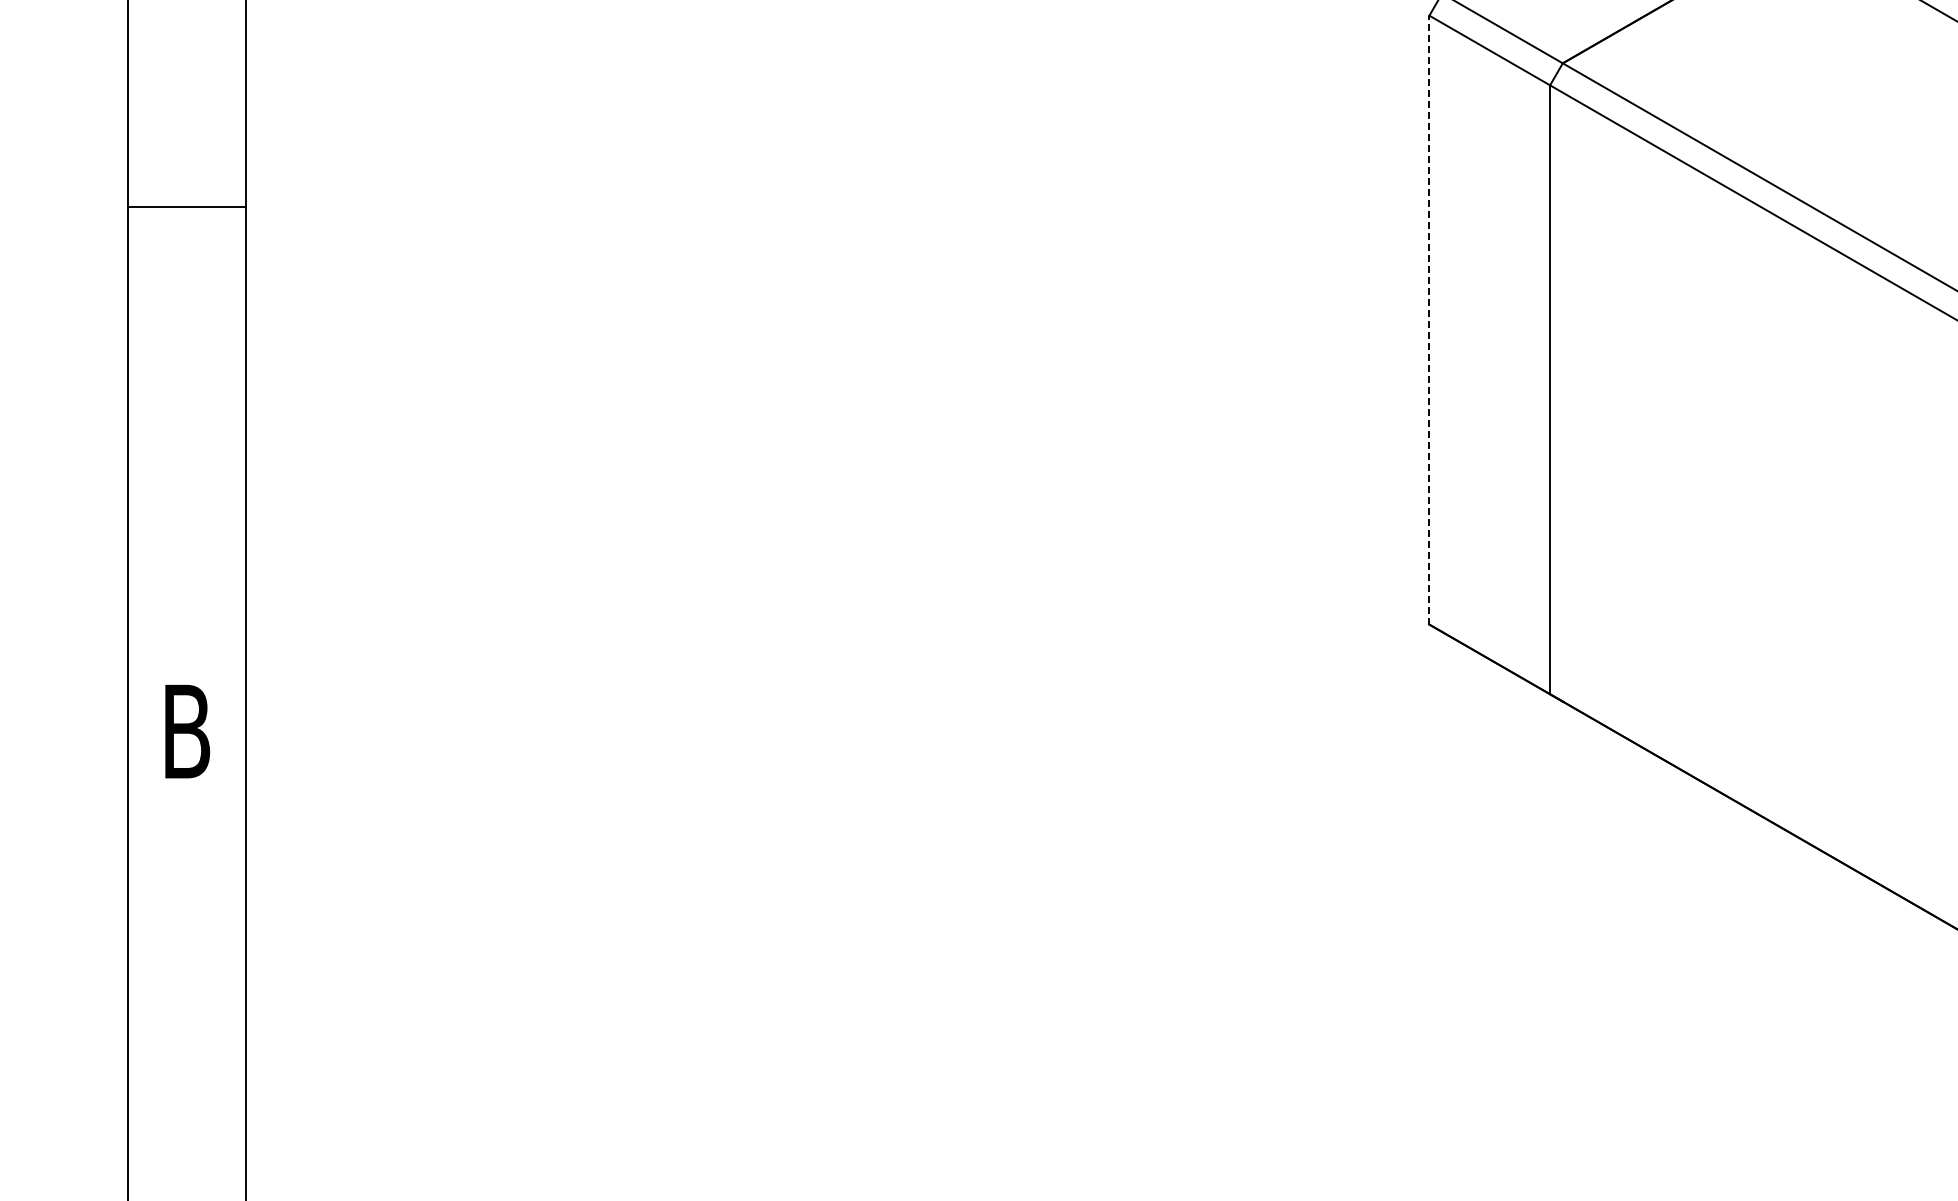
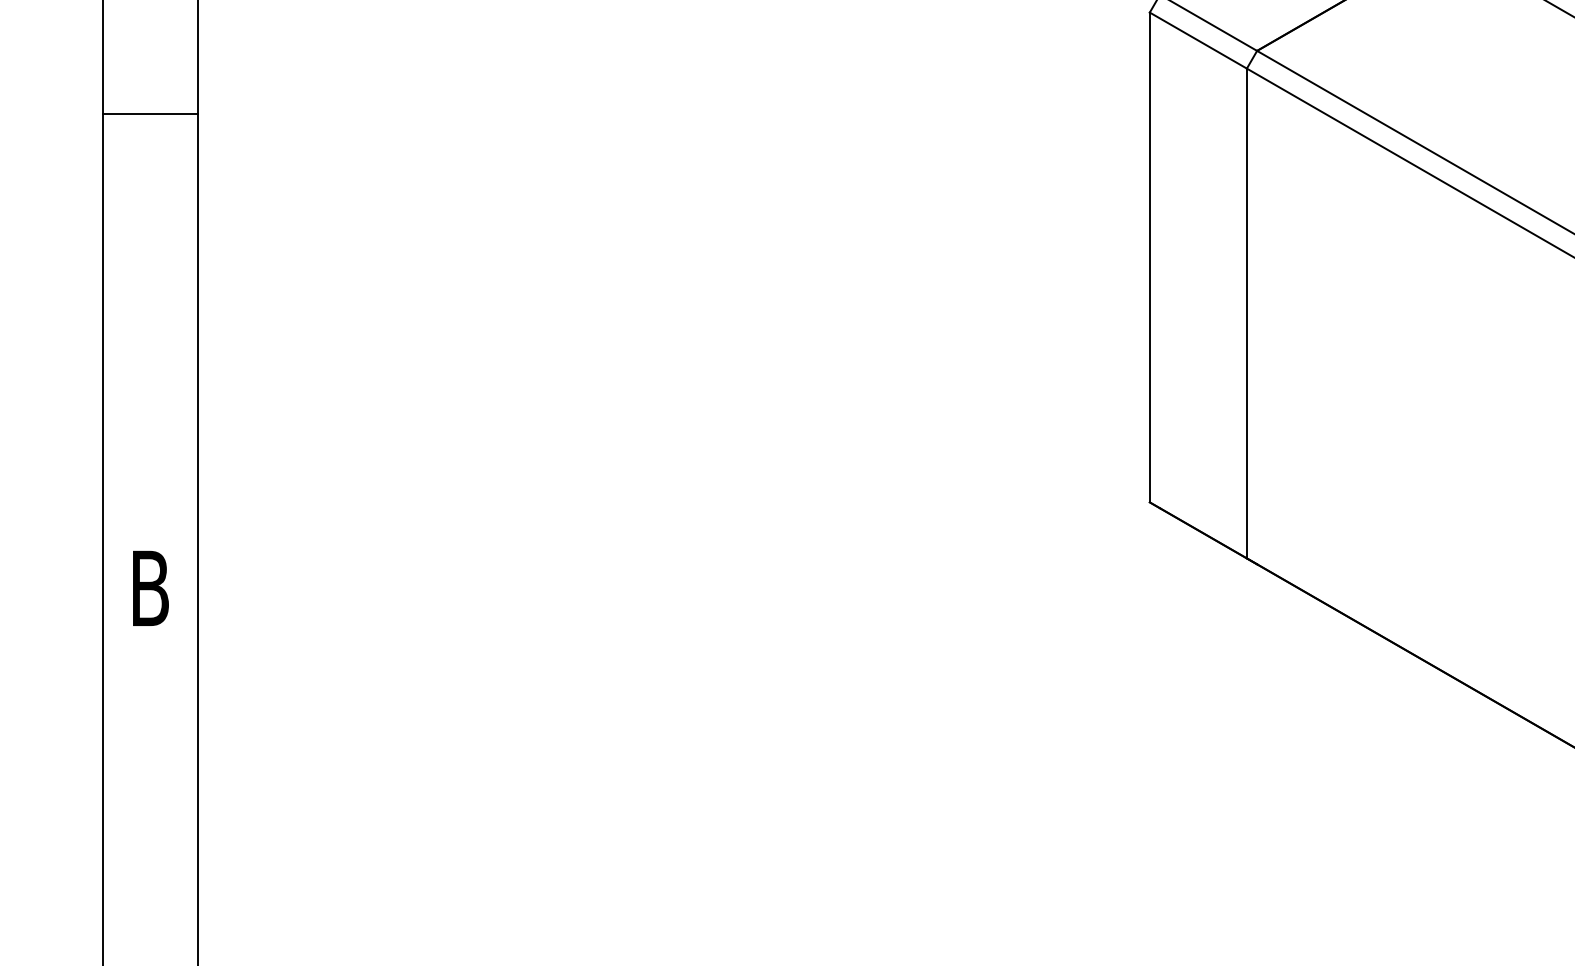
line: (187, 207) -> (150, 114), moved
line: (1429, 319) -> (1149, 256), dashed -> solid

